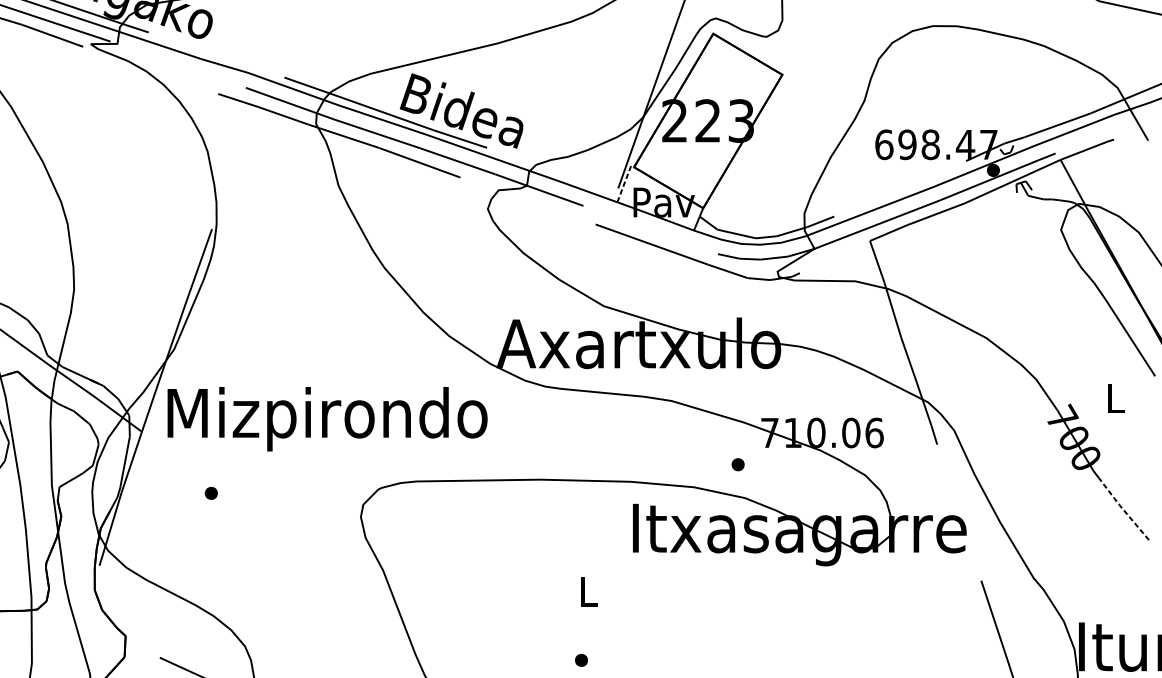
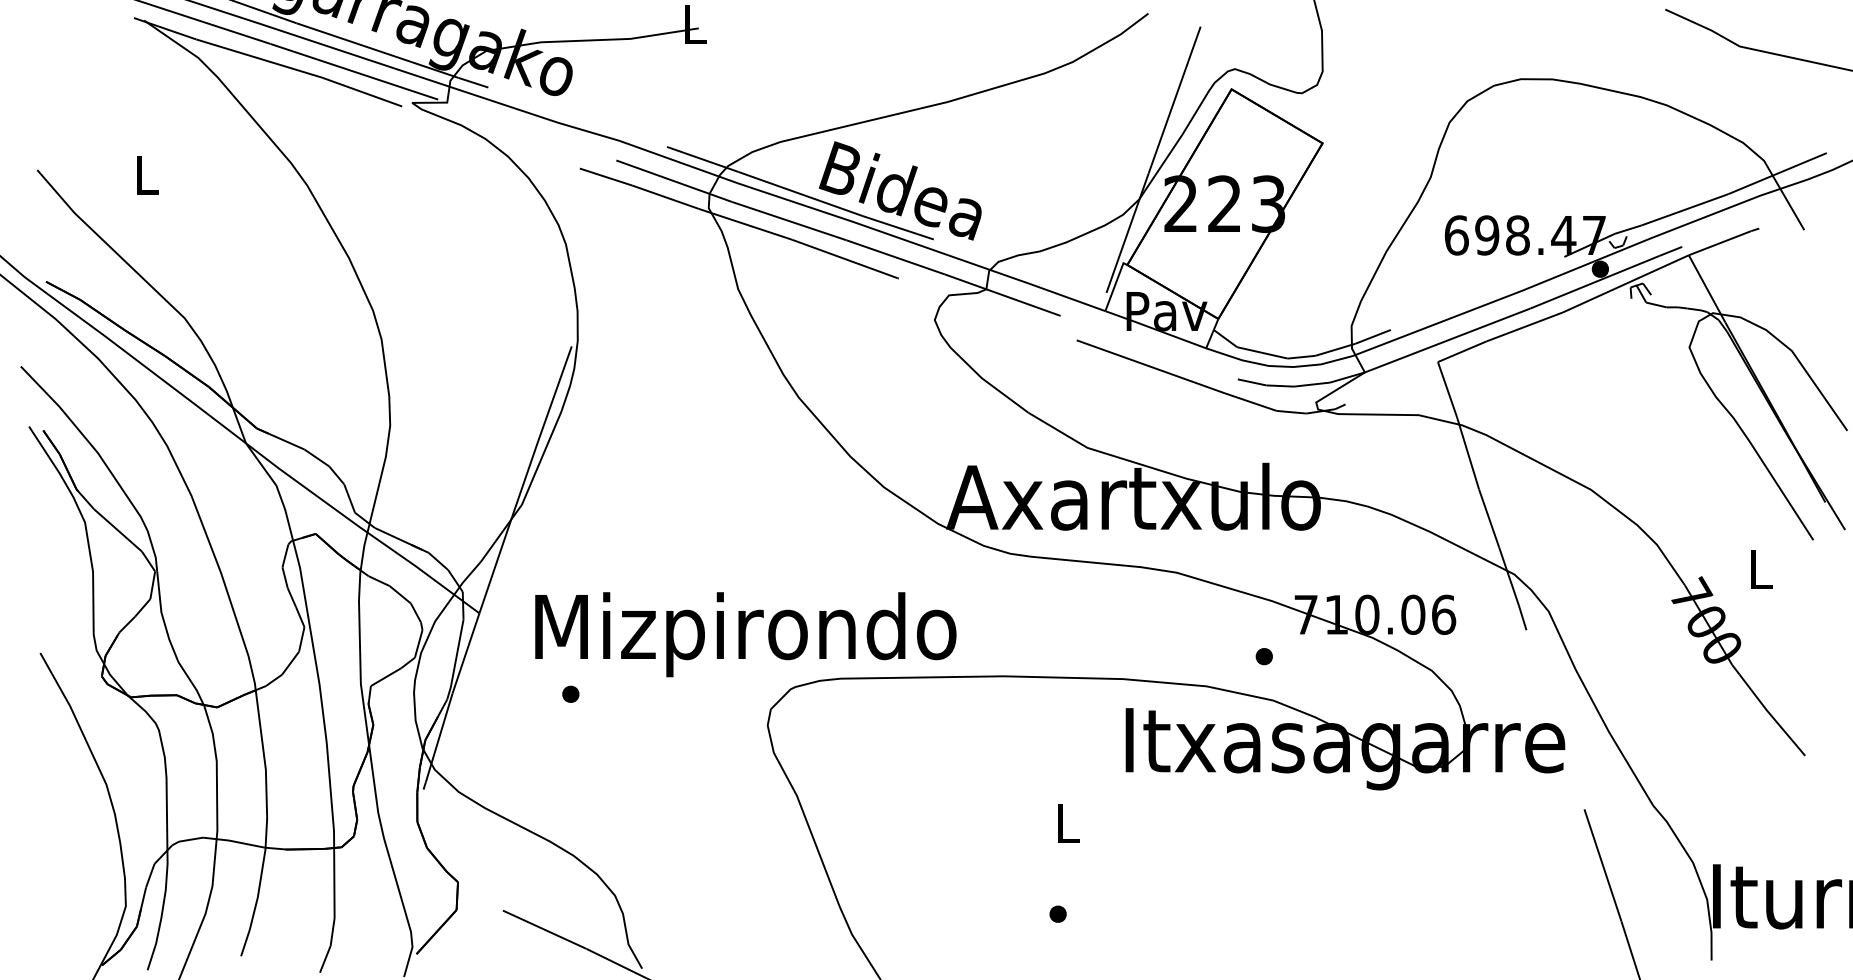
line: (625, 182) -> (1115, 284), dashed -> solid
text: (327, 419) -> (745, 634), moved
line: (1122, 508) -> (1770, 714), dashed -> solid

